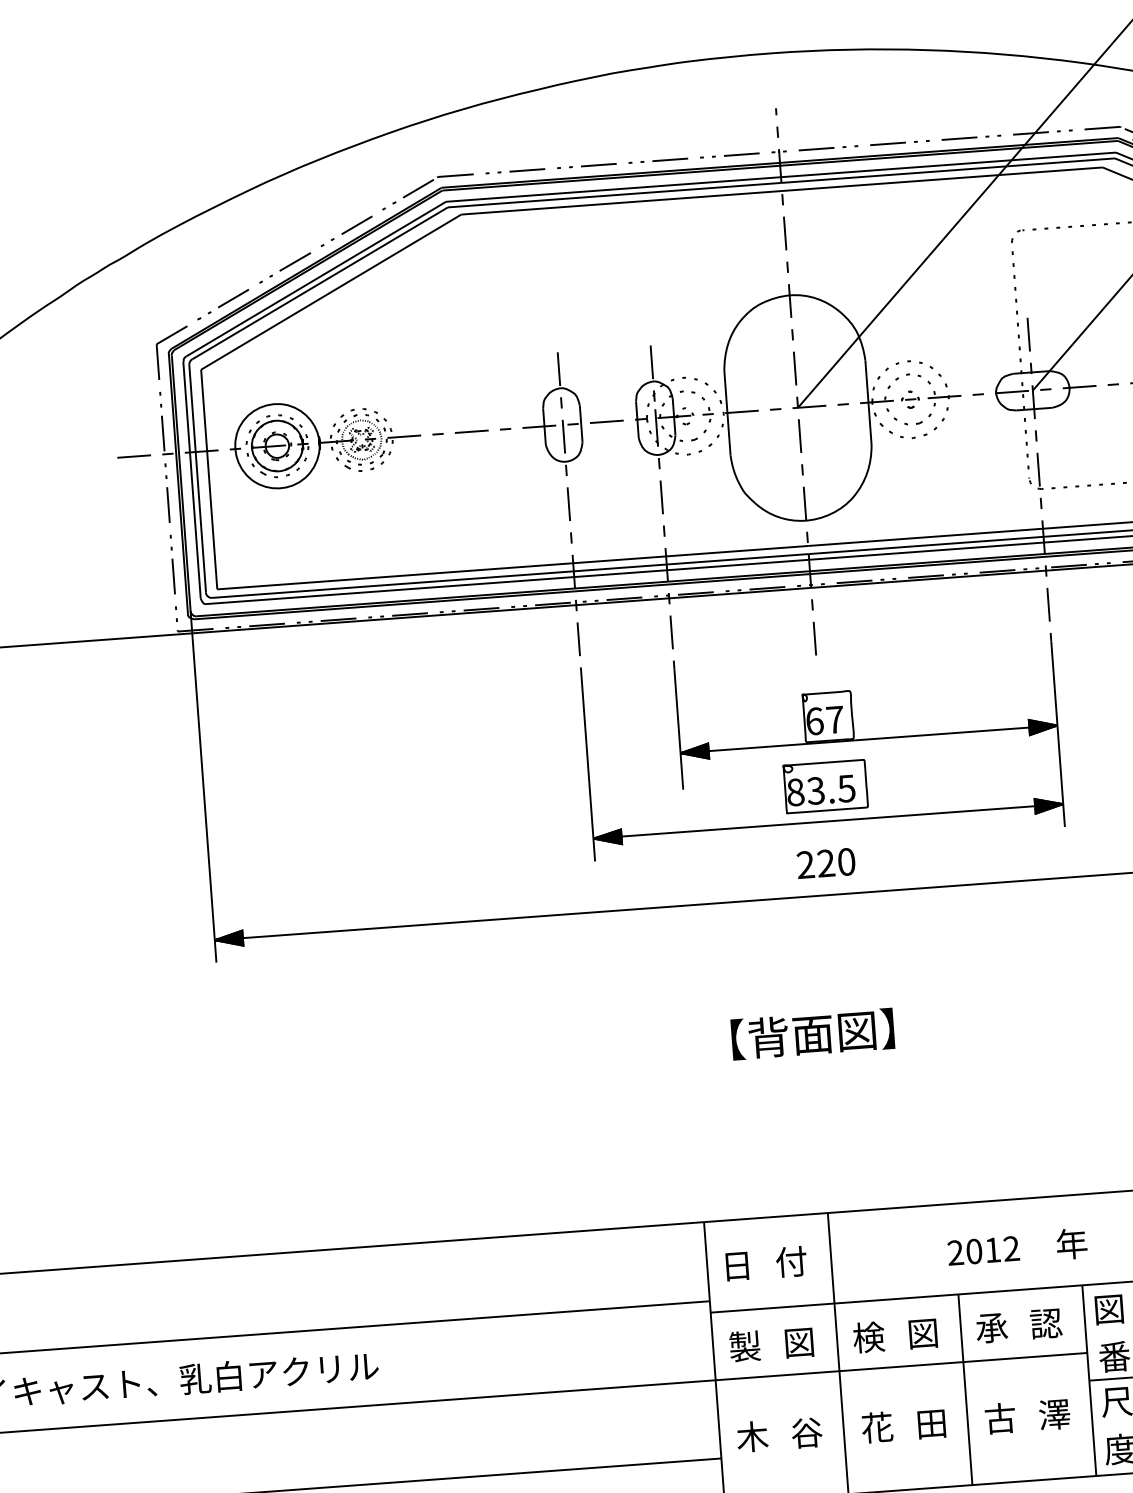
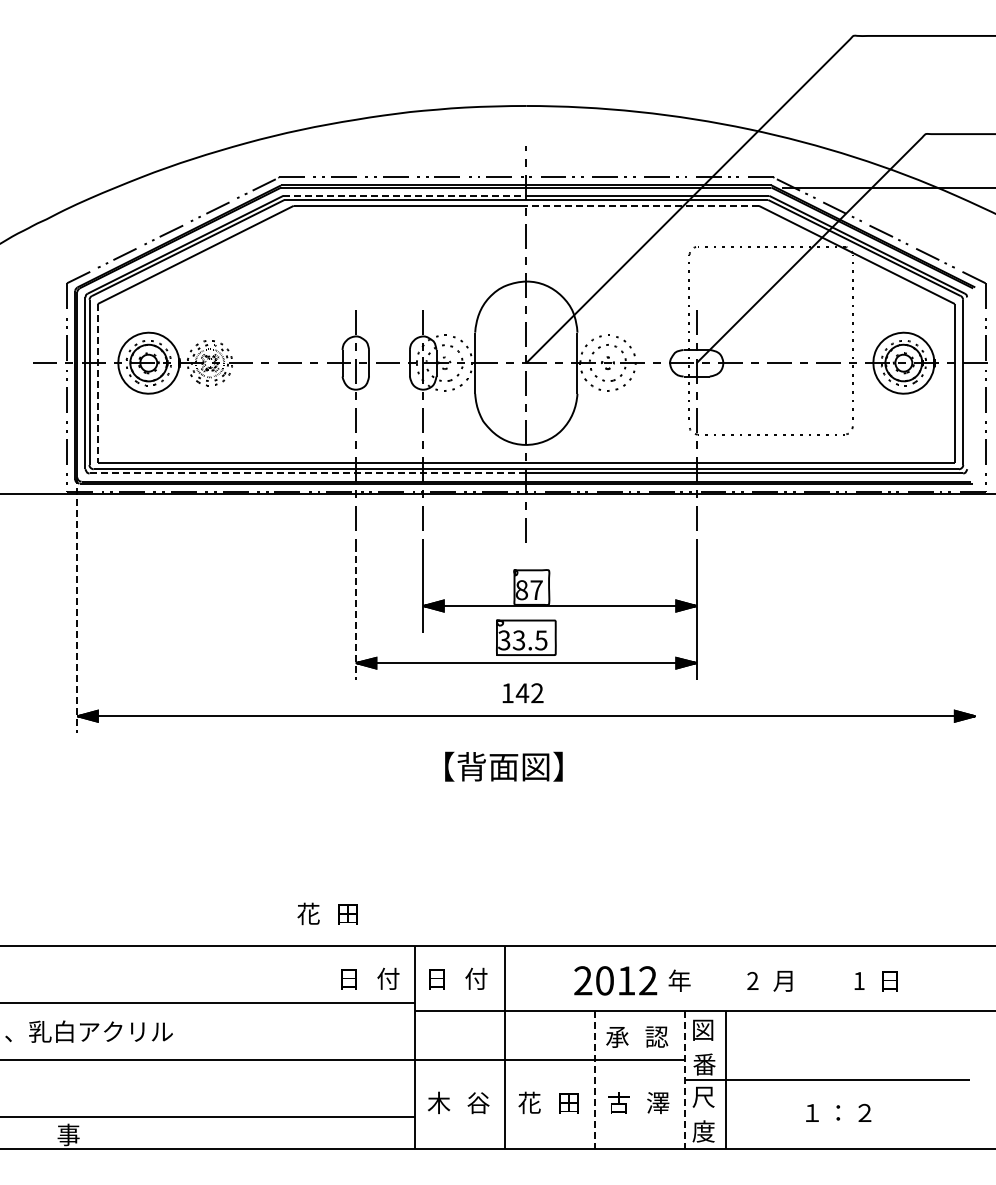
line: (942, 178) -> (642, 205), solid -> dashed
line: (614, 188) -> (405, 195), solid -> dashed
line: (208, 479) -> (97, 383), solid -> dashed
line: (507, 582) -> (307, 473), solid -> dashed
text: (814, 721) -> (521, 590), 67 -> 87
line: (587, 768) -> (355, 612), solid -> dashed
line: (203, 787) -> (77, 605), solid -> dashed
text: (795, 792) -> (504, 640), 83.5 -> 33.5
text: (826, 863) -> (522, 693), 220 -> 142
part: (812, 1033) -> (503, 766), moved
part: (567, 1187) -> (318, 913), added
part: (983, 1251) -> (615, 981), size x1.6
part: (655, 1271) -> (377, 978), added
part: (883, 1336) -> (538, 1037), removed
part: (760, 1348) -> (449, 1039), removed
line: (1088, 1380) -> (684, 1080), solid -> dashed
line: (965, 1389) -> (595, 1080), solid -> dashed

